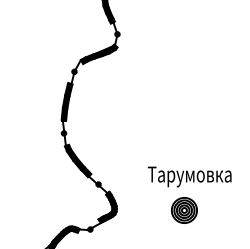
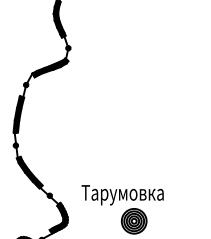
text: (189, 176) -> (122, 194), moved

